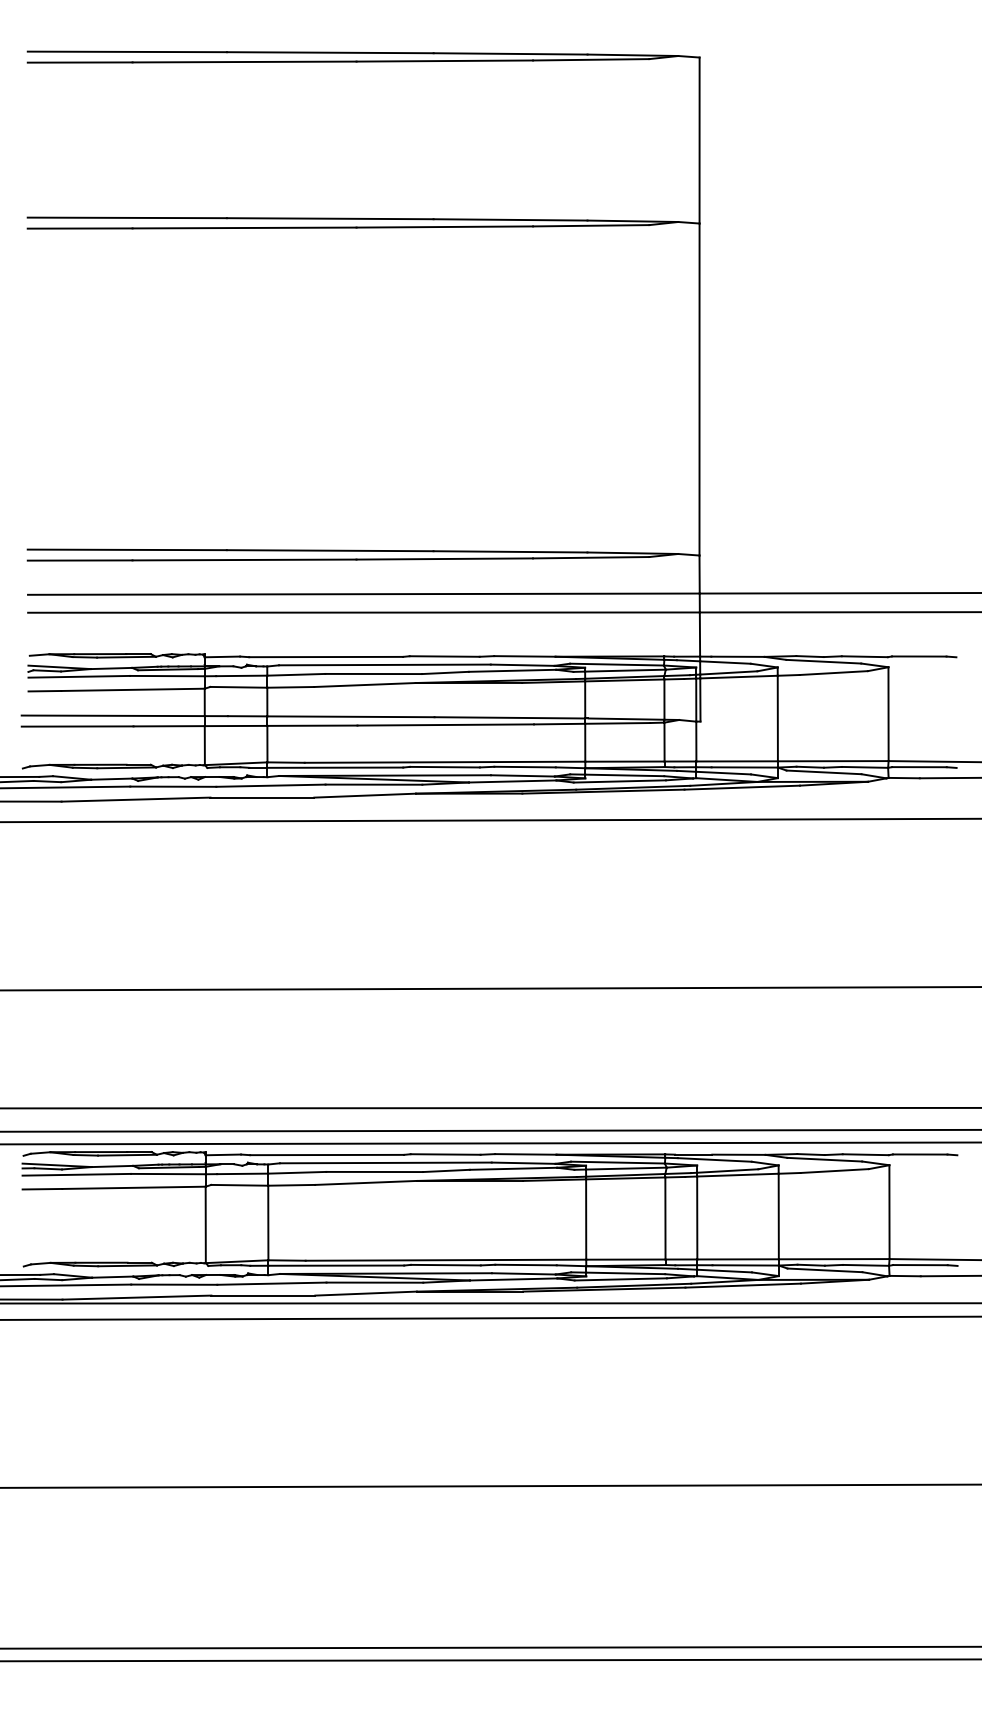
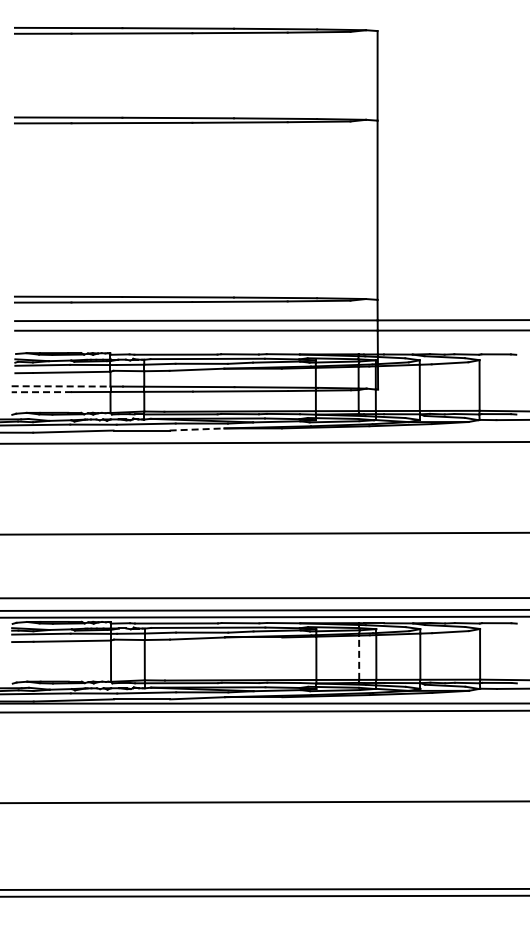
line: (114, 716) -> (61, 386), solid -> dashed
line: (76, 727) -> (41, 392), solid -> dashed
line: (365, 795) -> (197, 429), solid -> dashed
line: (666, 1218) -> (359, 657), solid -> dashed

